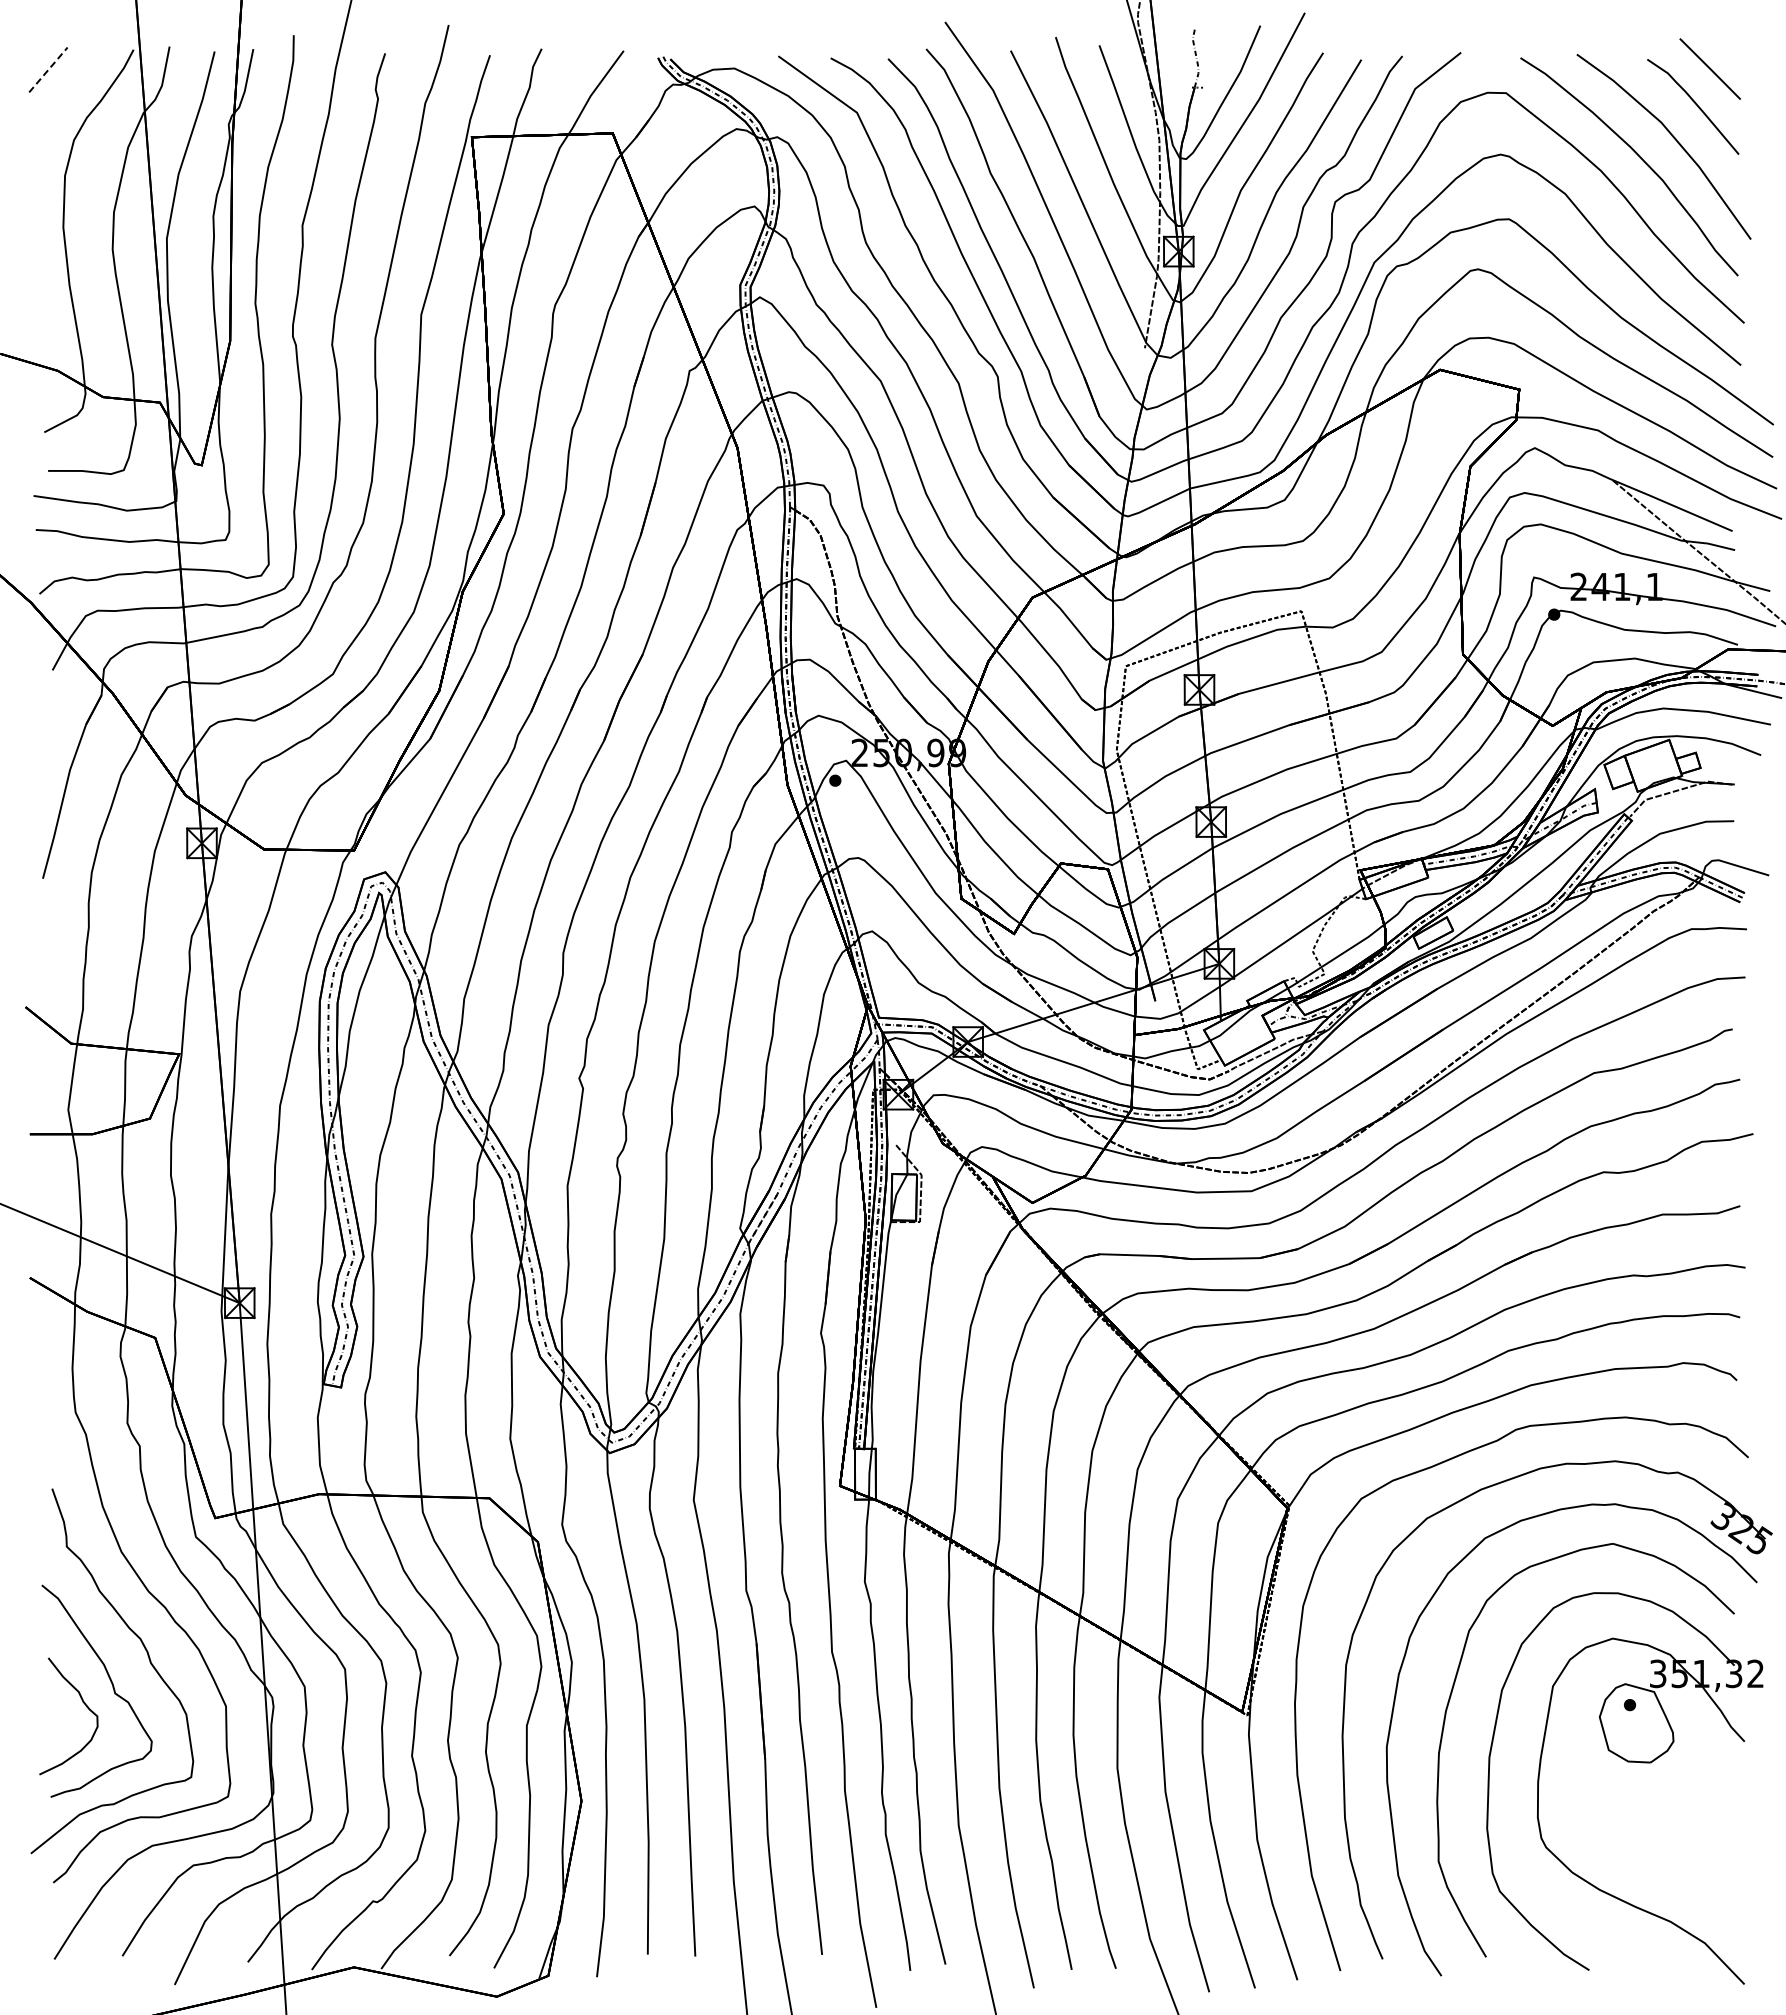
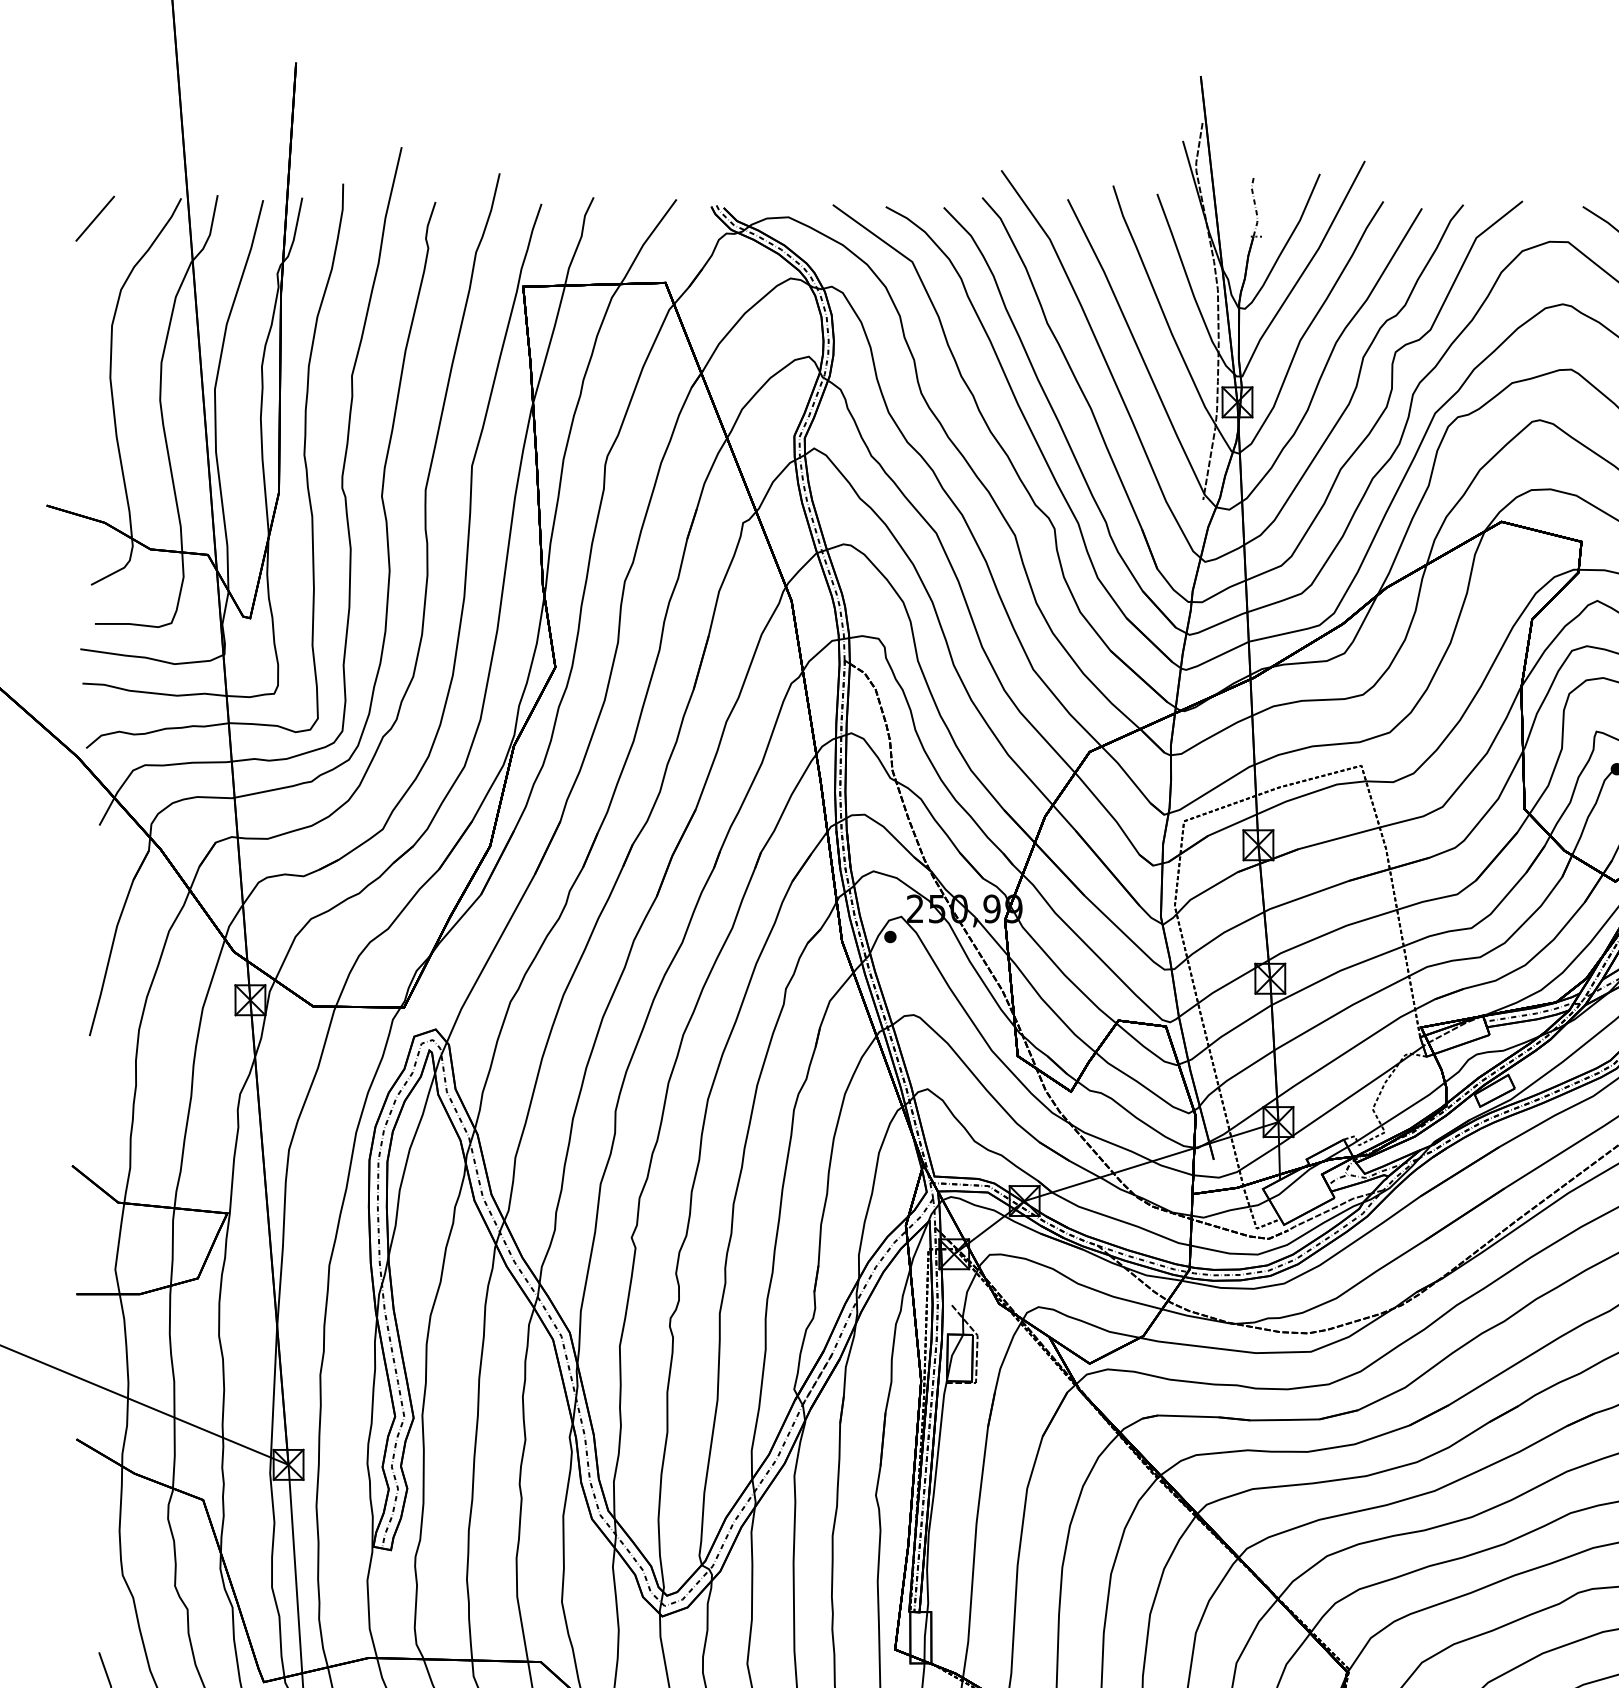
line: (48, 69) -> (95, 218), dashed -> solid

